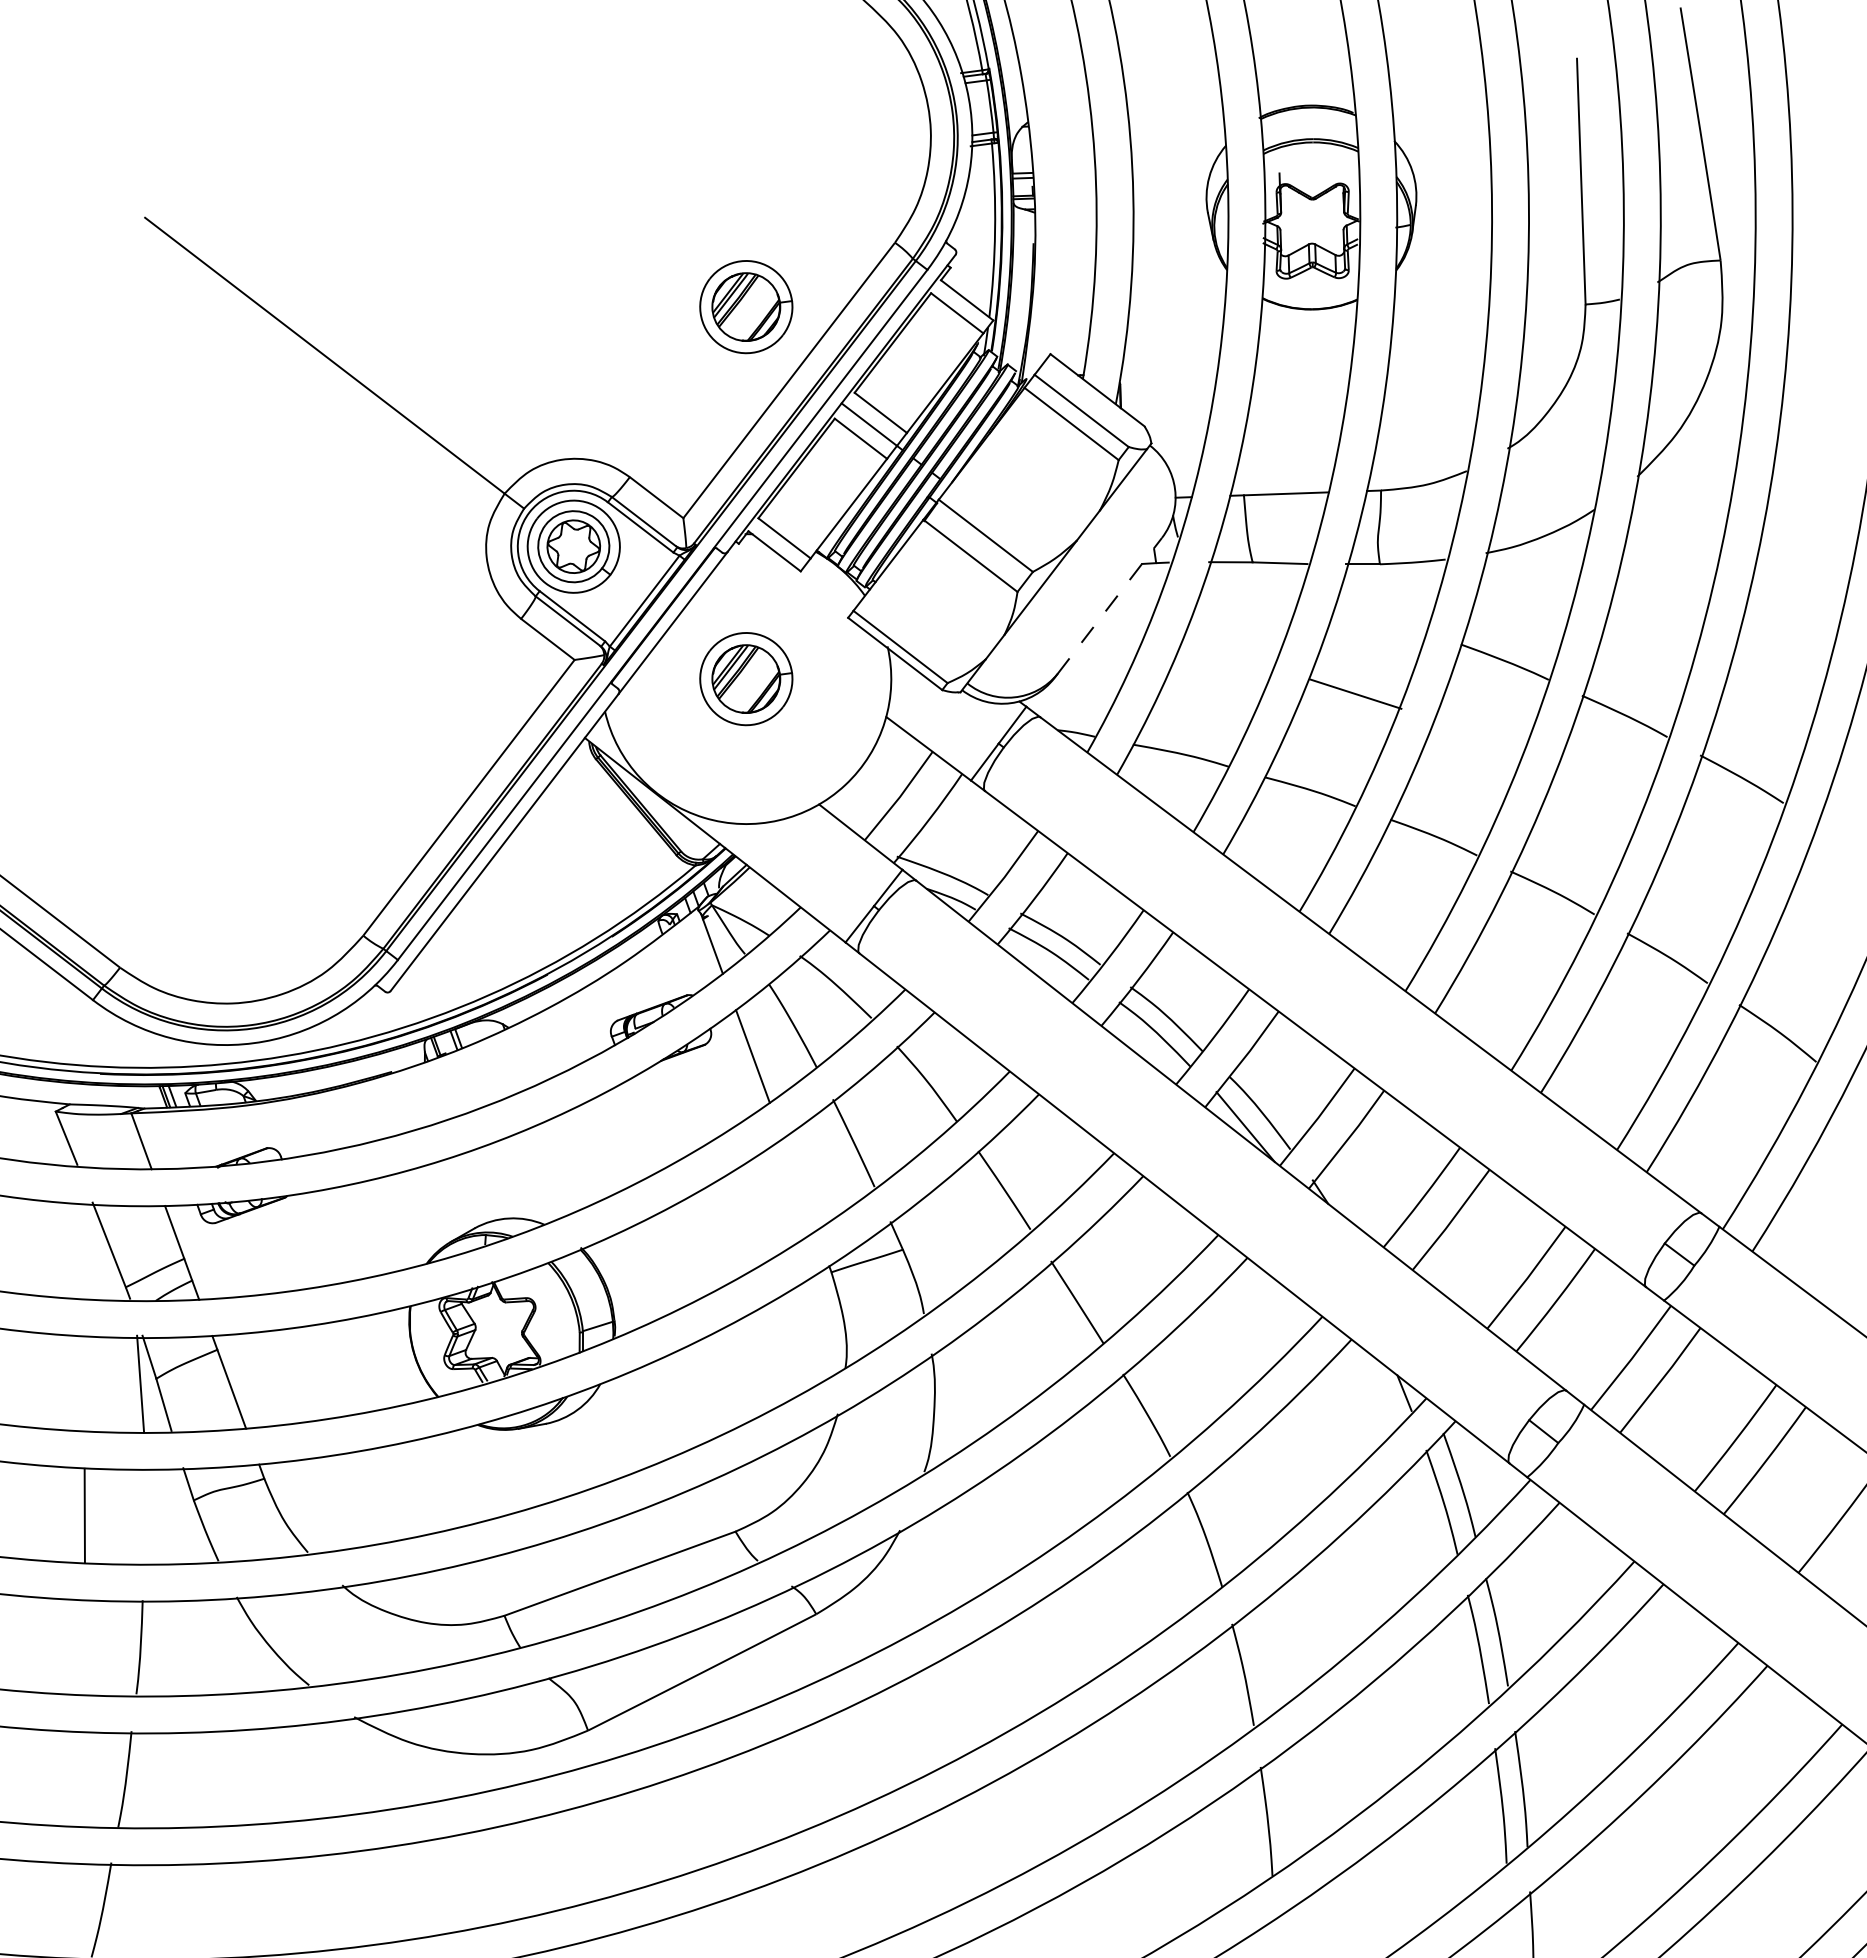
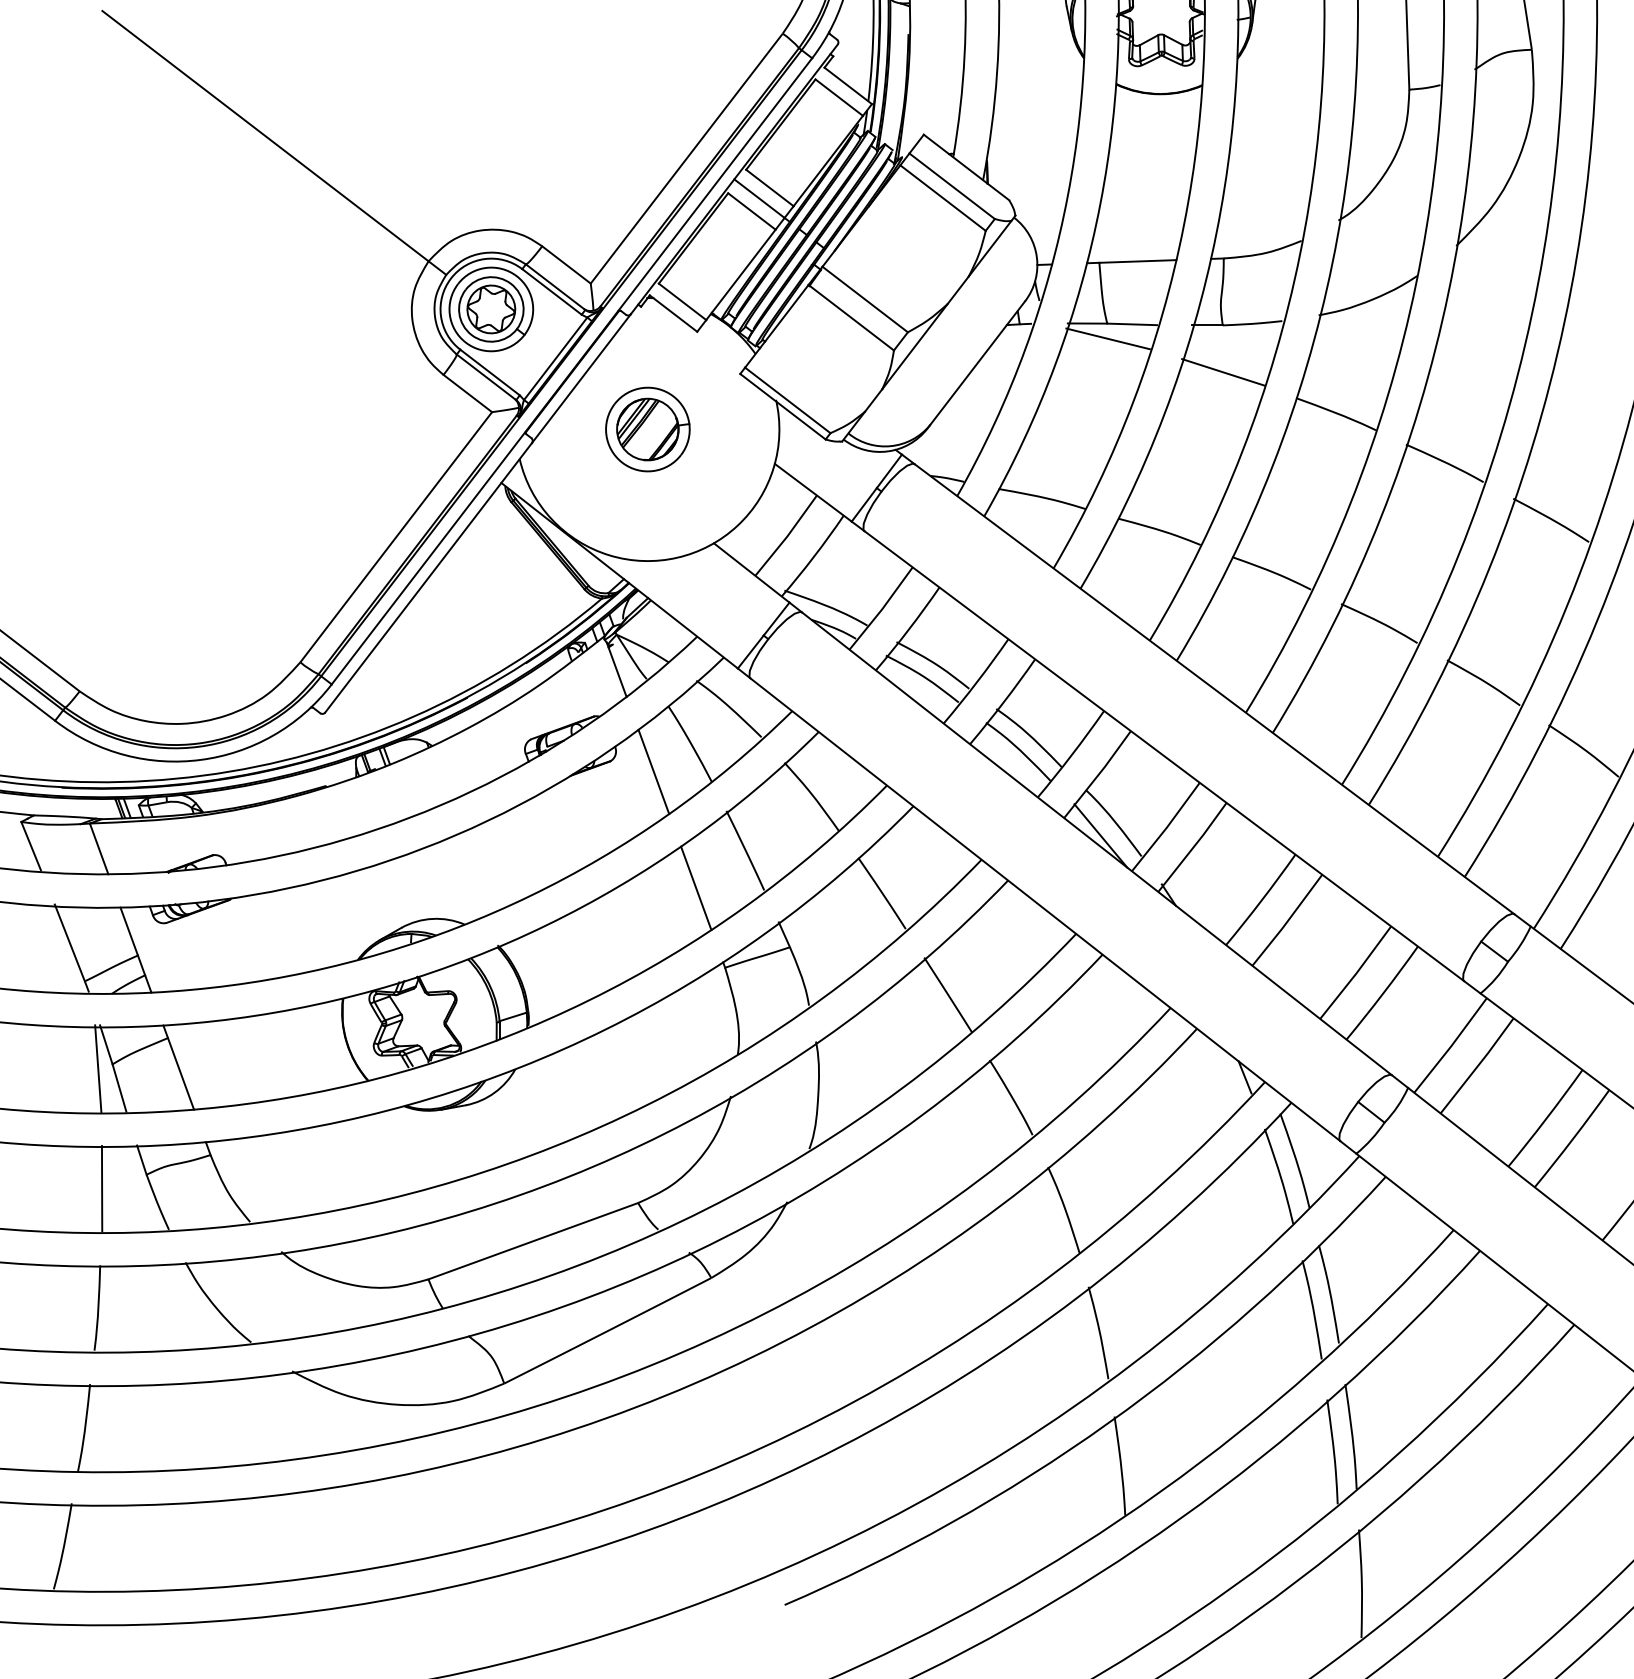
part: (746, 307) -> (648, 92), removed
line: (1253, 578) -> (1108, 338), added
line: (1109, 606) -> (977, 363), dashed -> solid
line: (1355, 693) -> (1223, 371), moved
line: (799, 1184) -> (696, 888), added
line: (84, 1515) -> (101, 1188), moved

